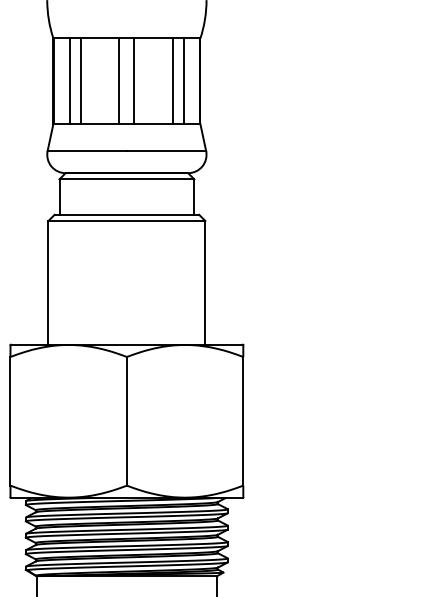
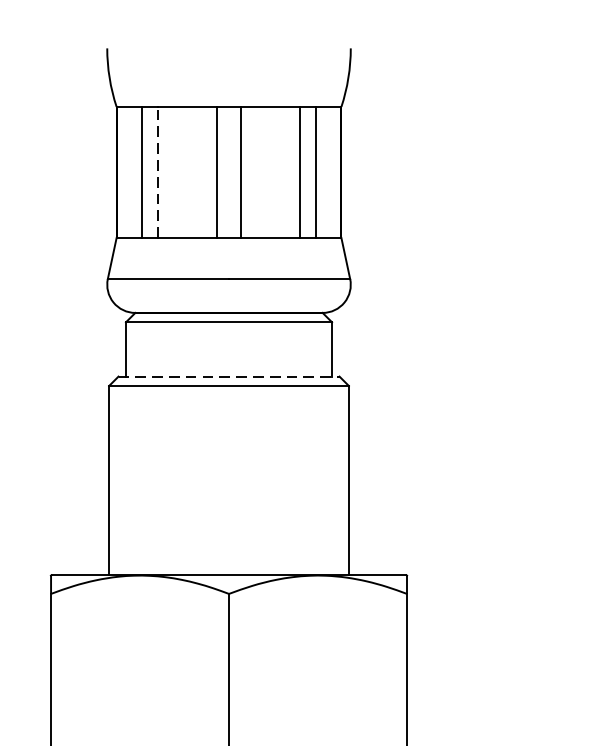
line: (80, 81) -> (158, 172), solid -> dashed
line: (127, 214) -> (229, 376), solid -> dashed

